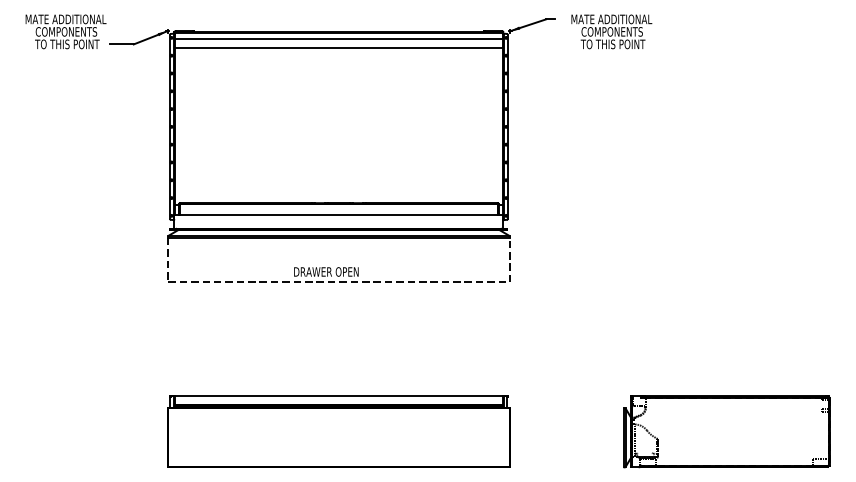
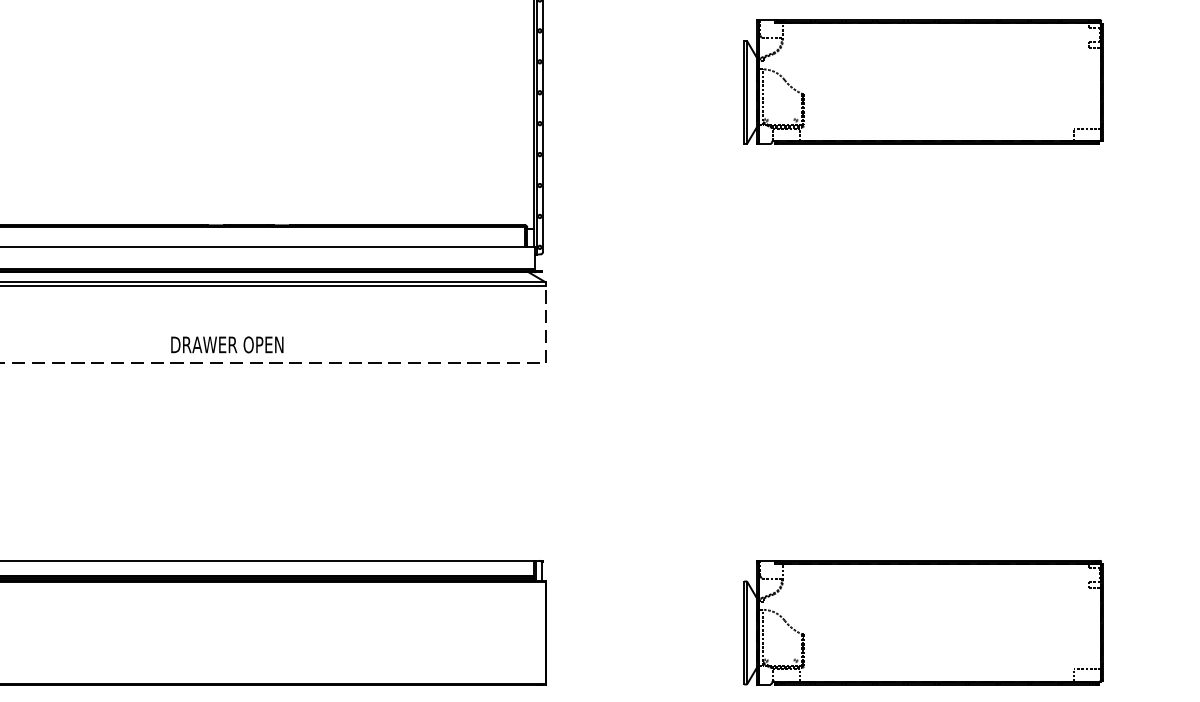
part: (726, 120) -> (922, 81), added

